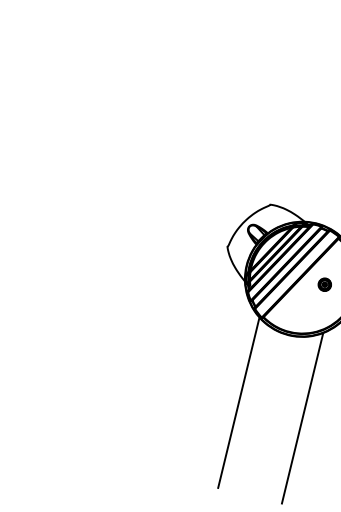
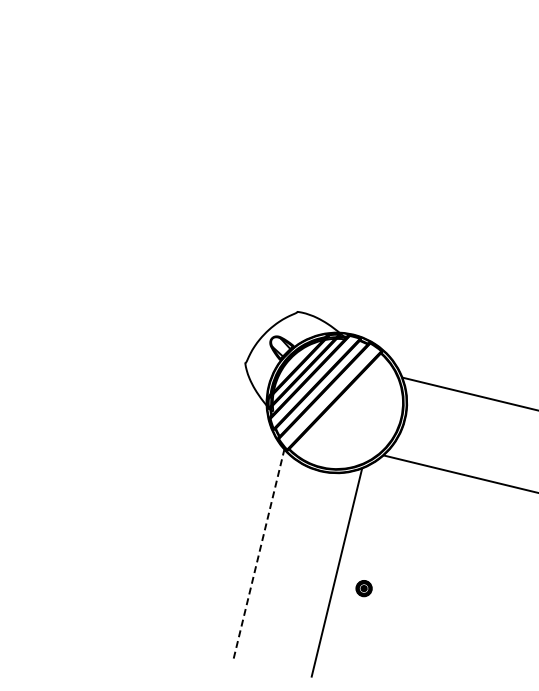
part: (324, 284) -> (363, 588), moved
line: (239, 402) -> (259, 553), solid -> dashed

